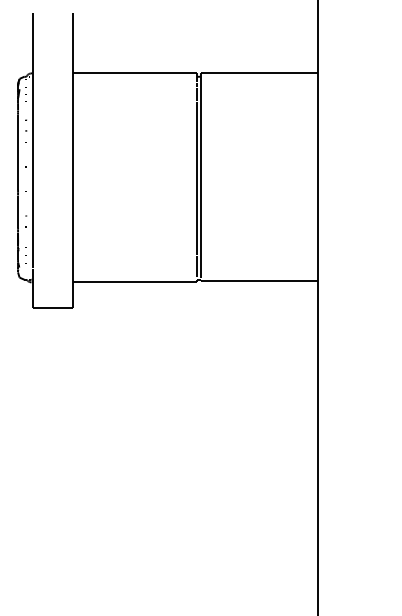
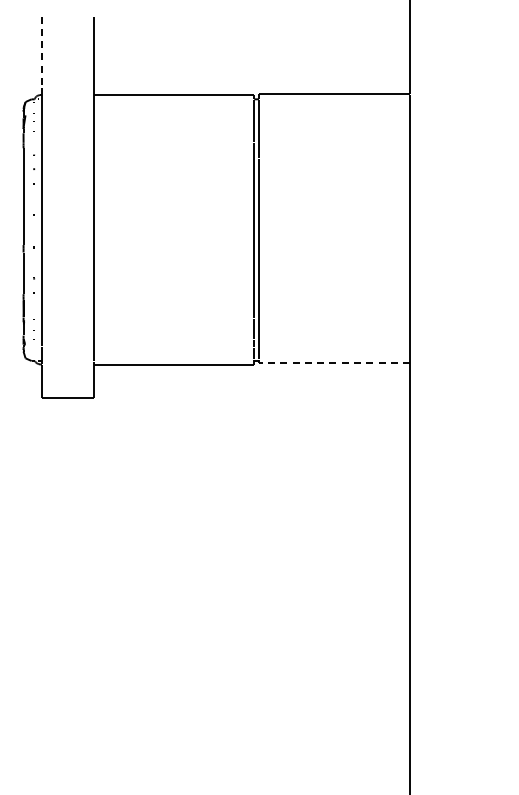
line: (32, 40) -> (42, 52), solid -> dashed
line: (259, 280) -> (334, 362), solid -> dashed

